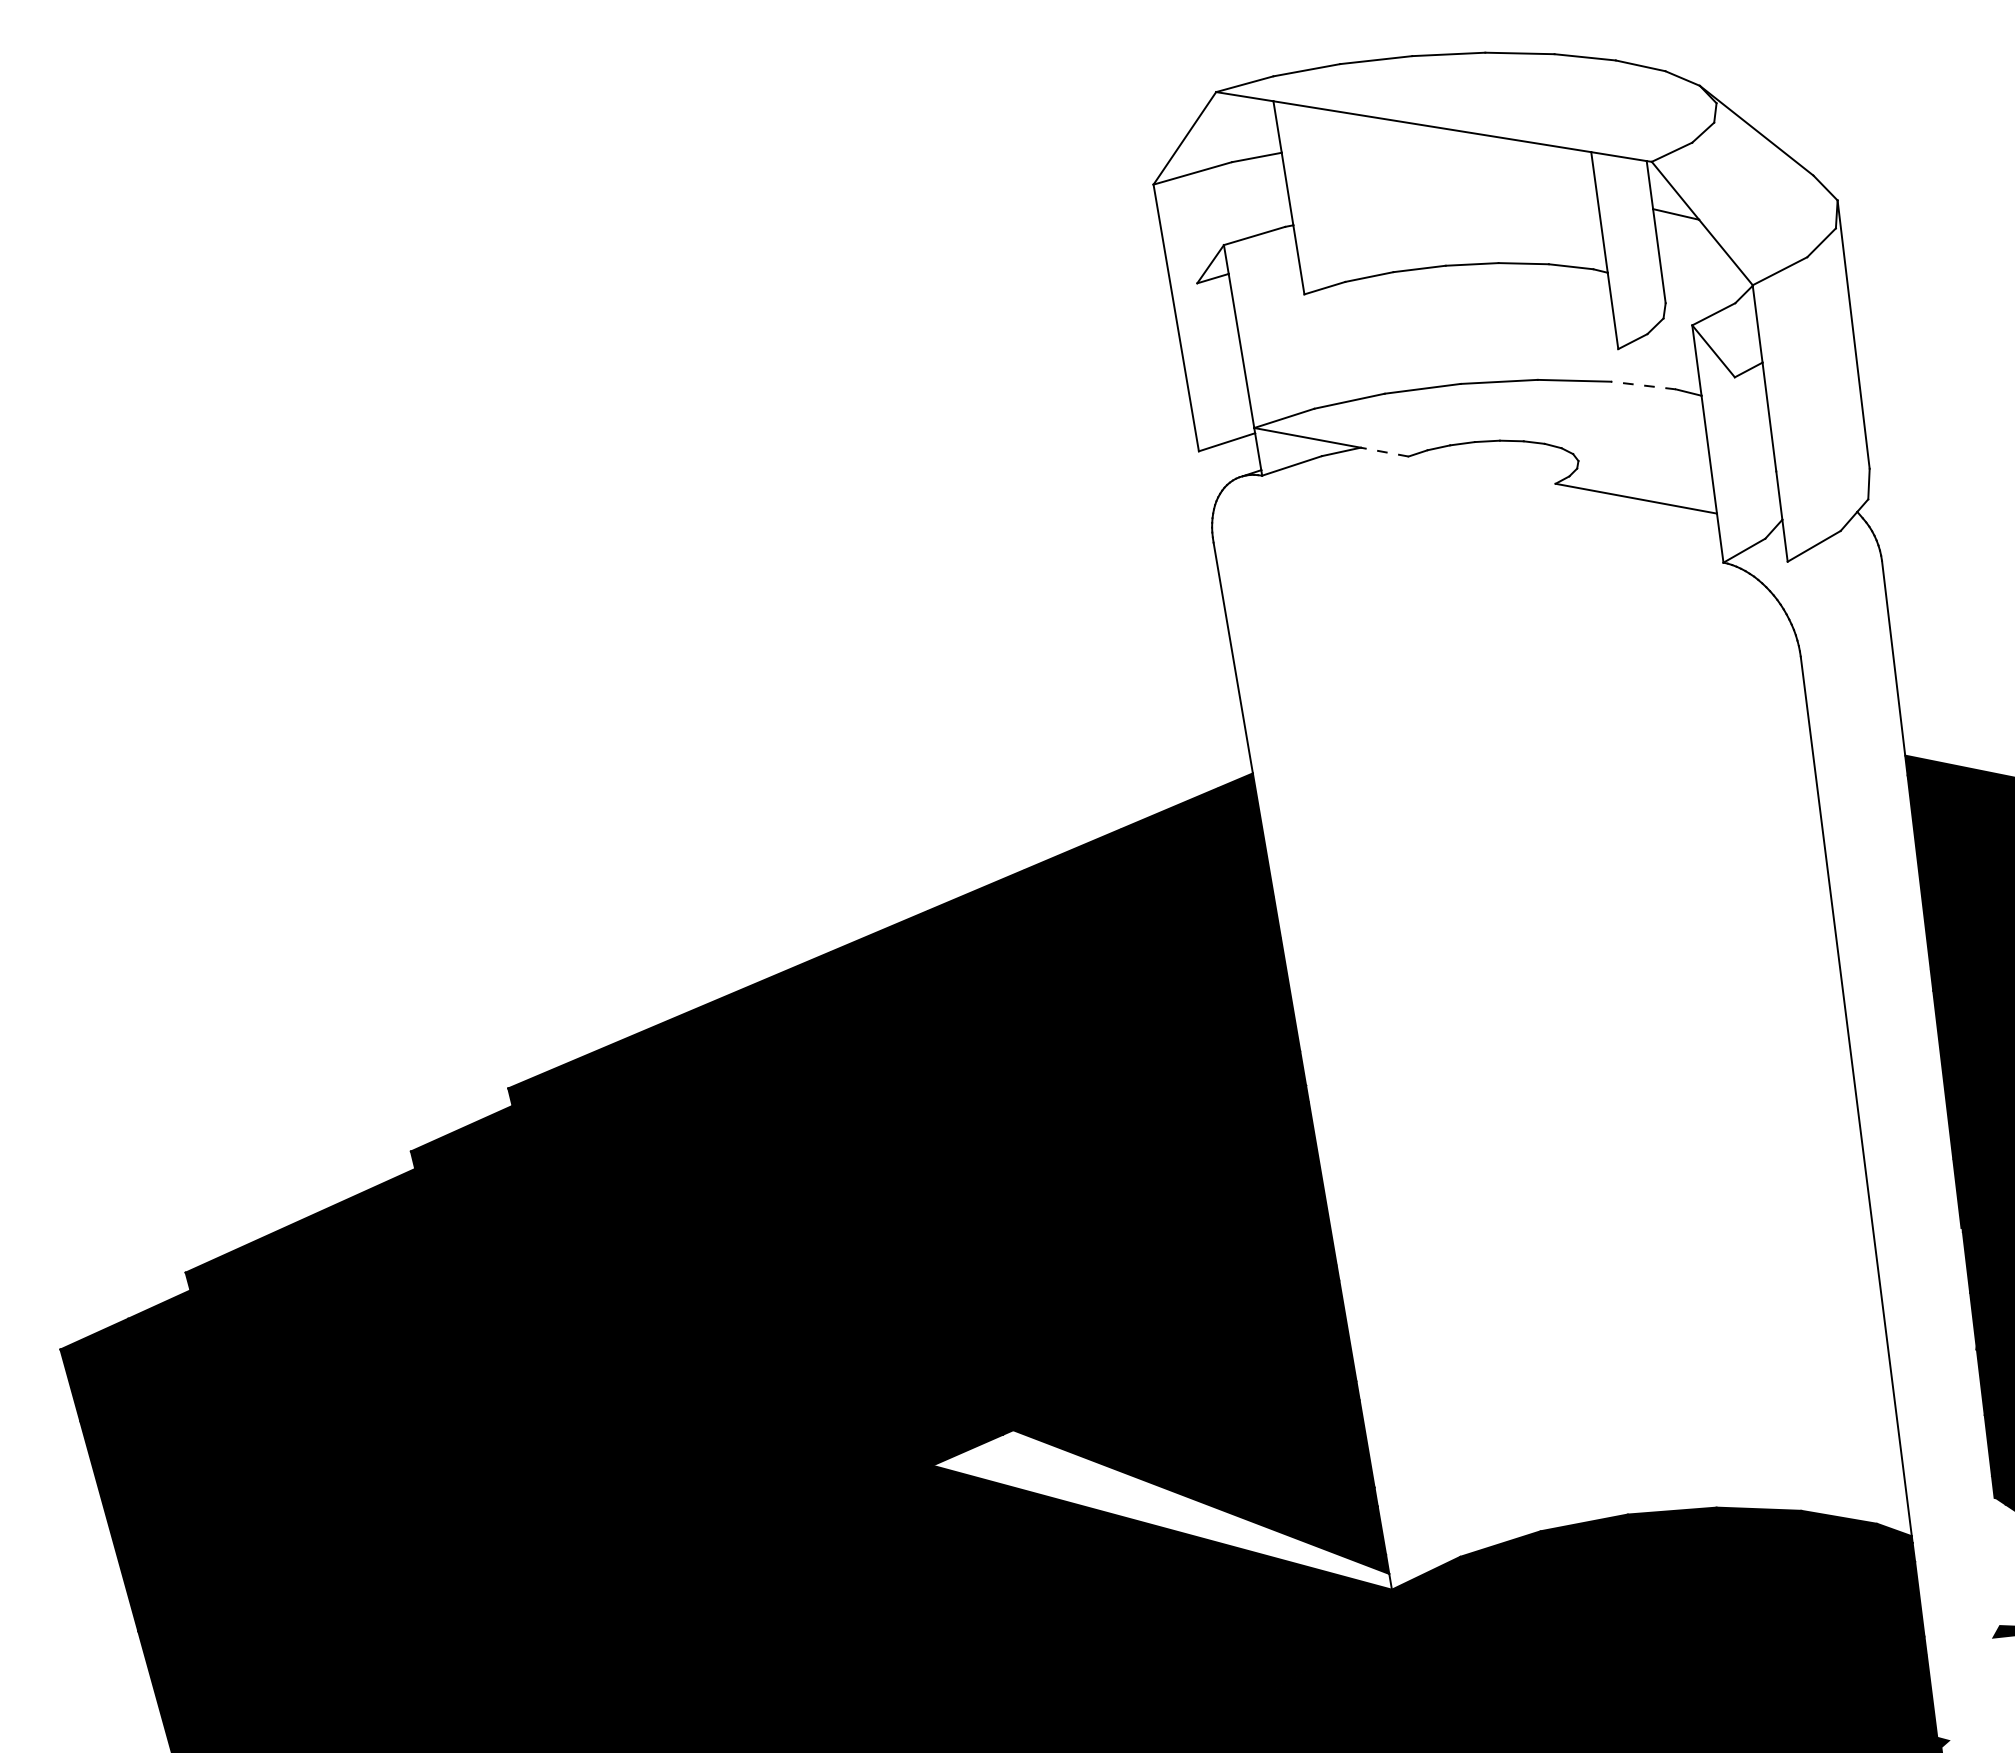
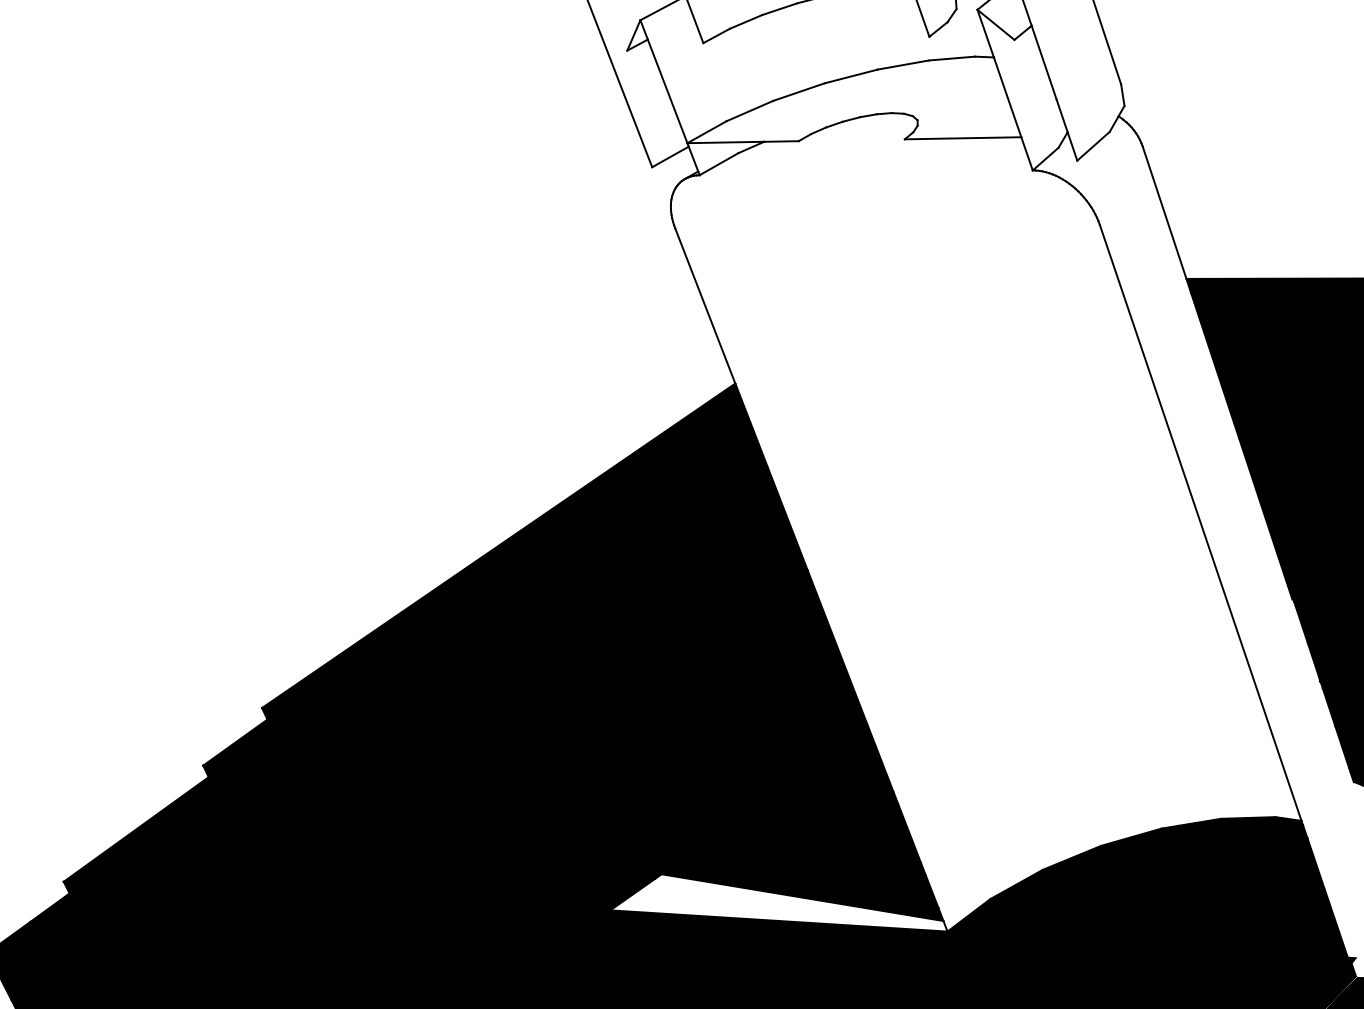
line: (1643, 385) -> (952, 58), dashed -> solid
line: (1384, 452) -> (781, 141), dashed -> solid

